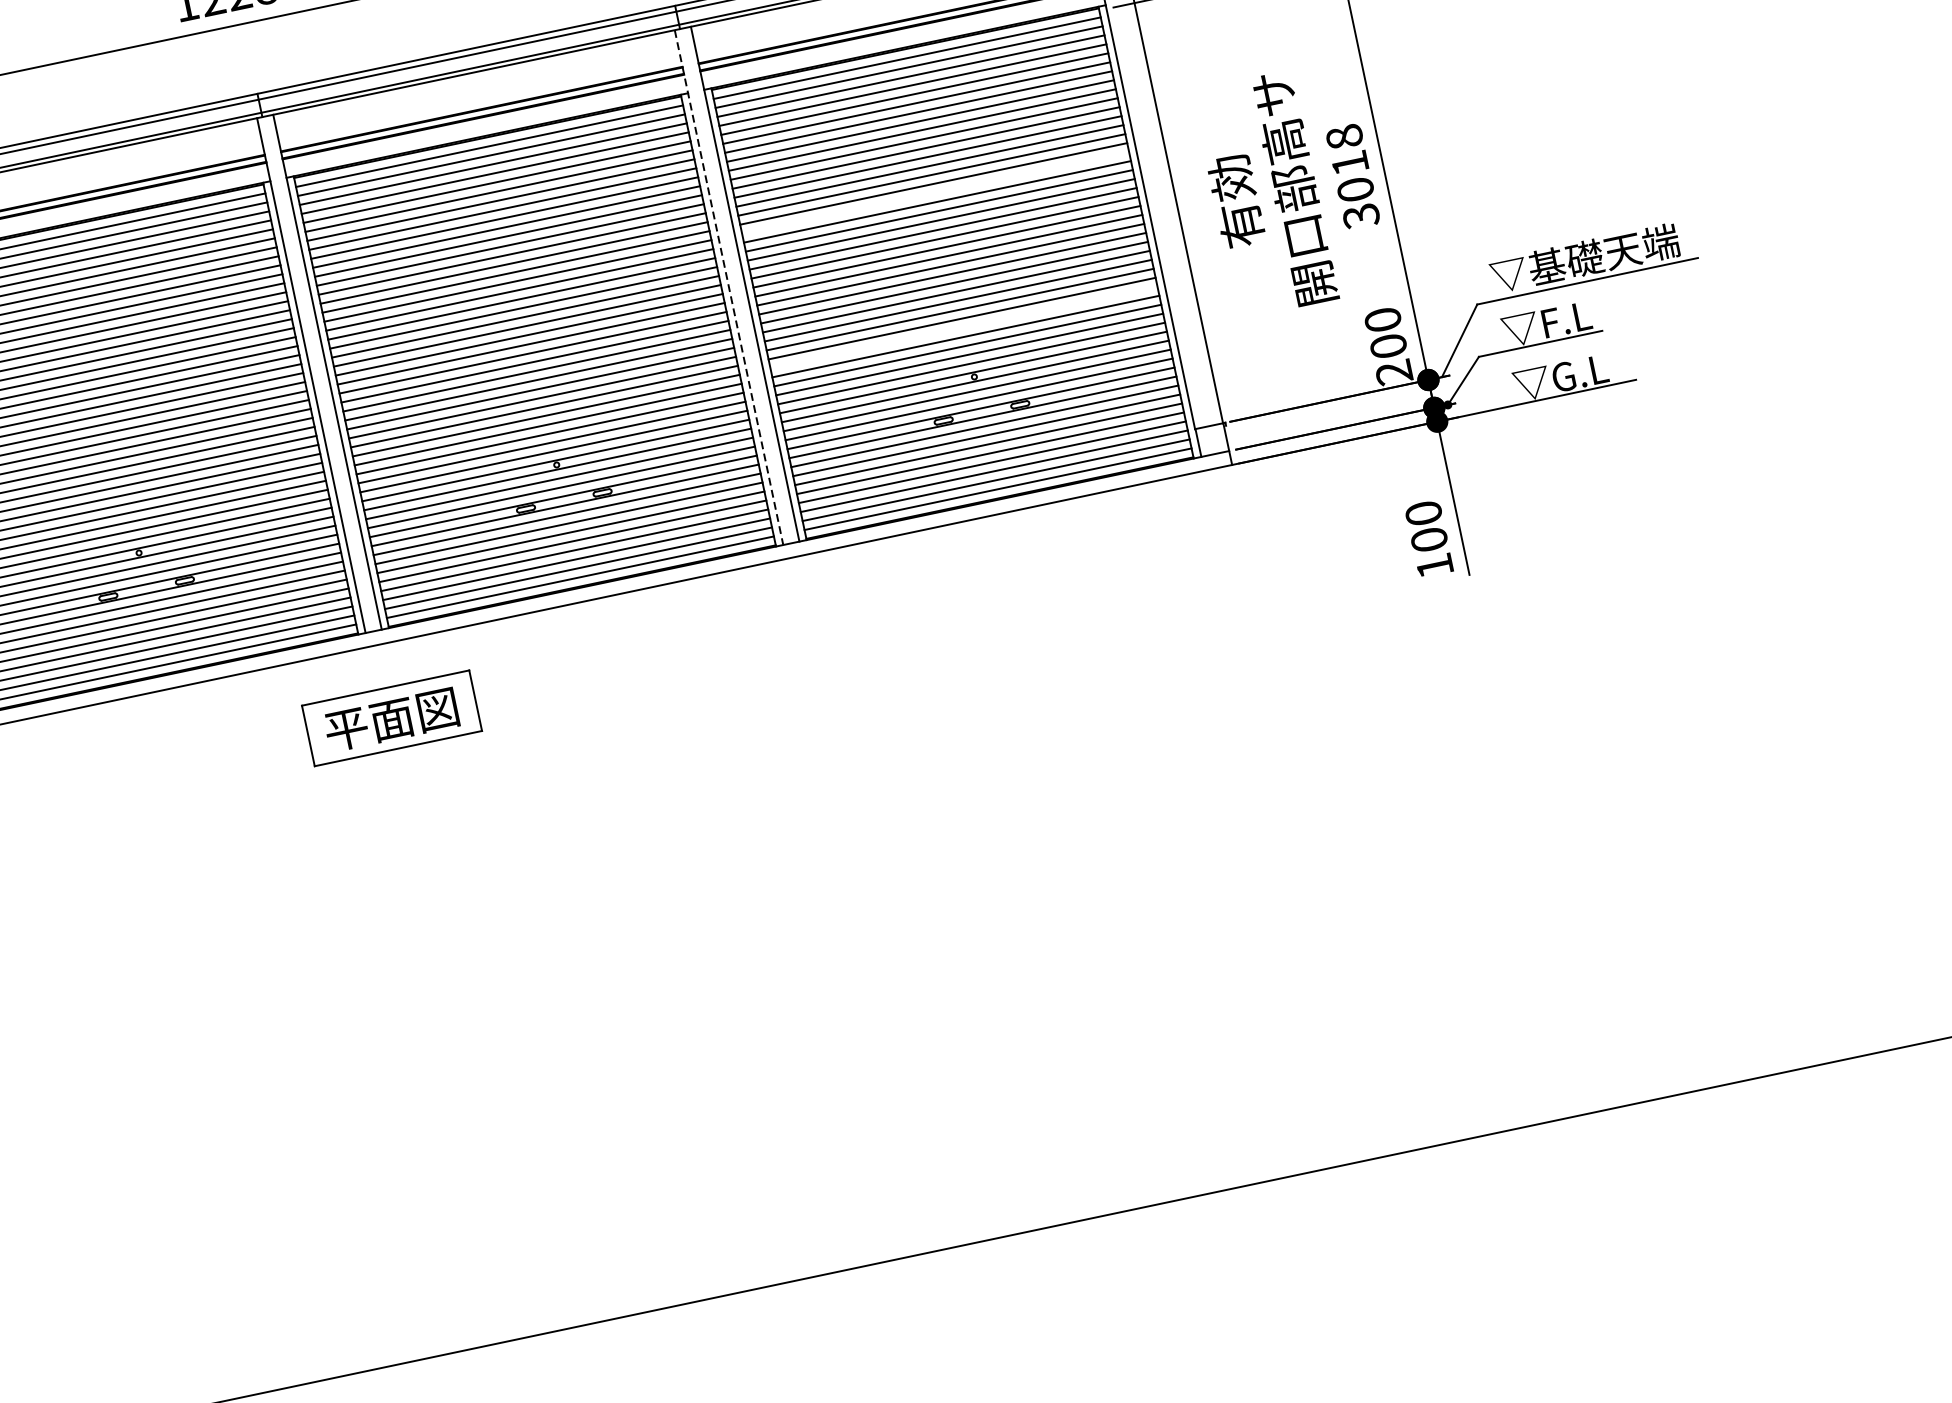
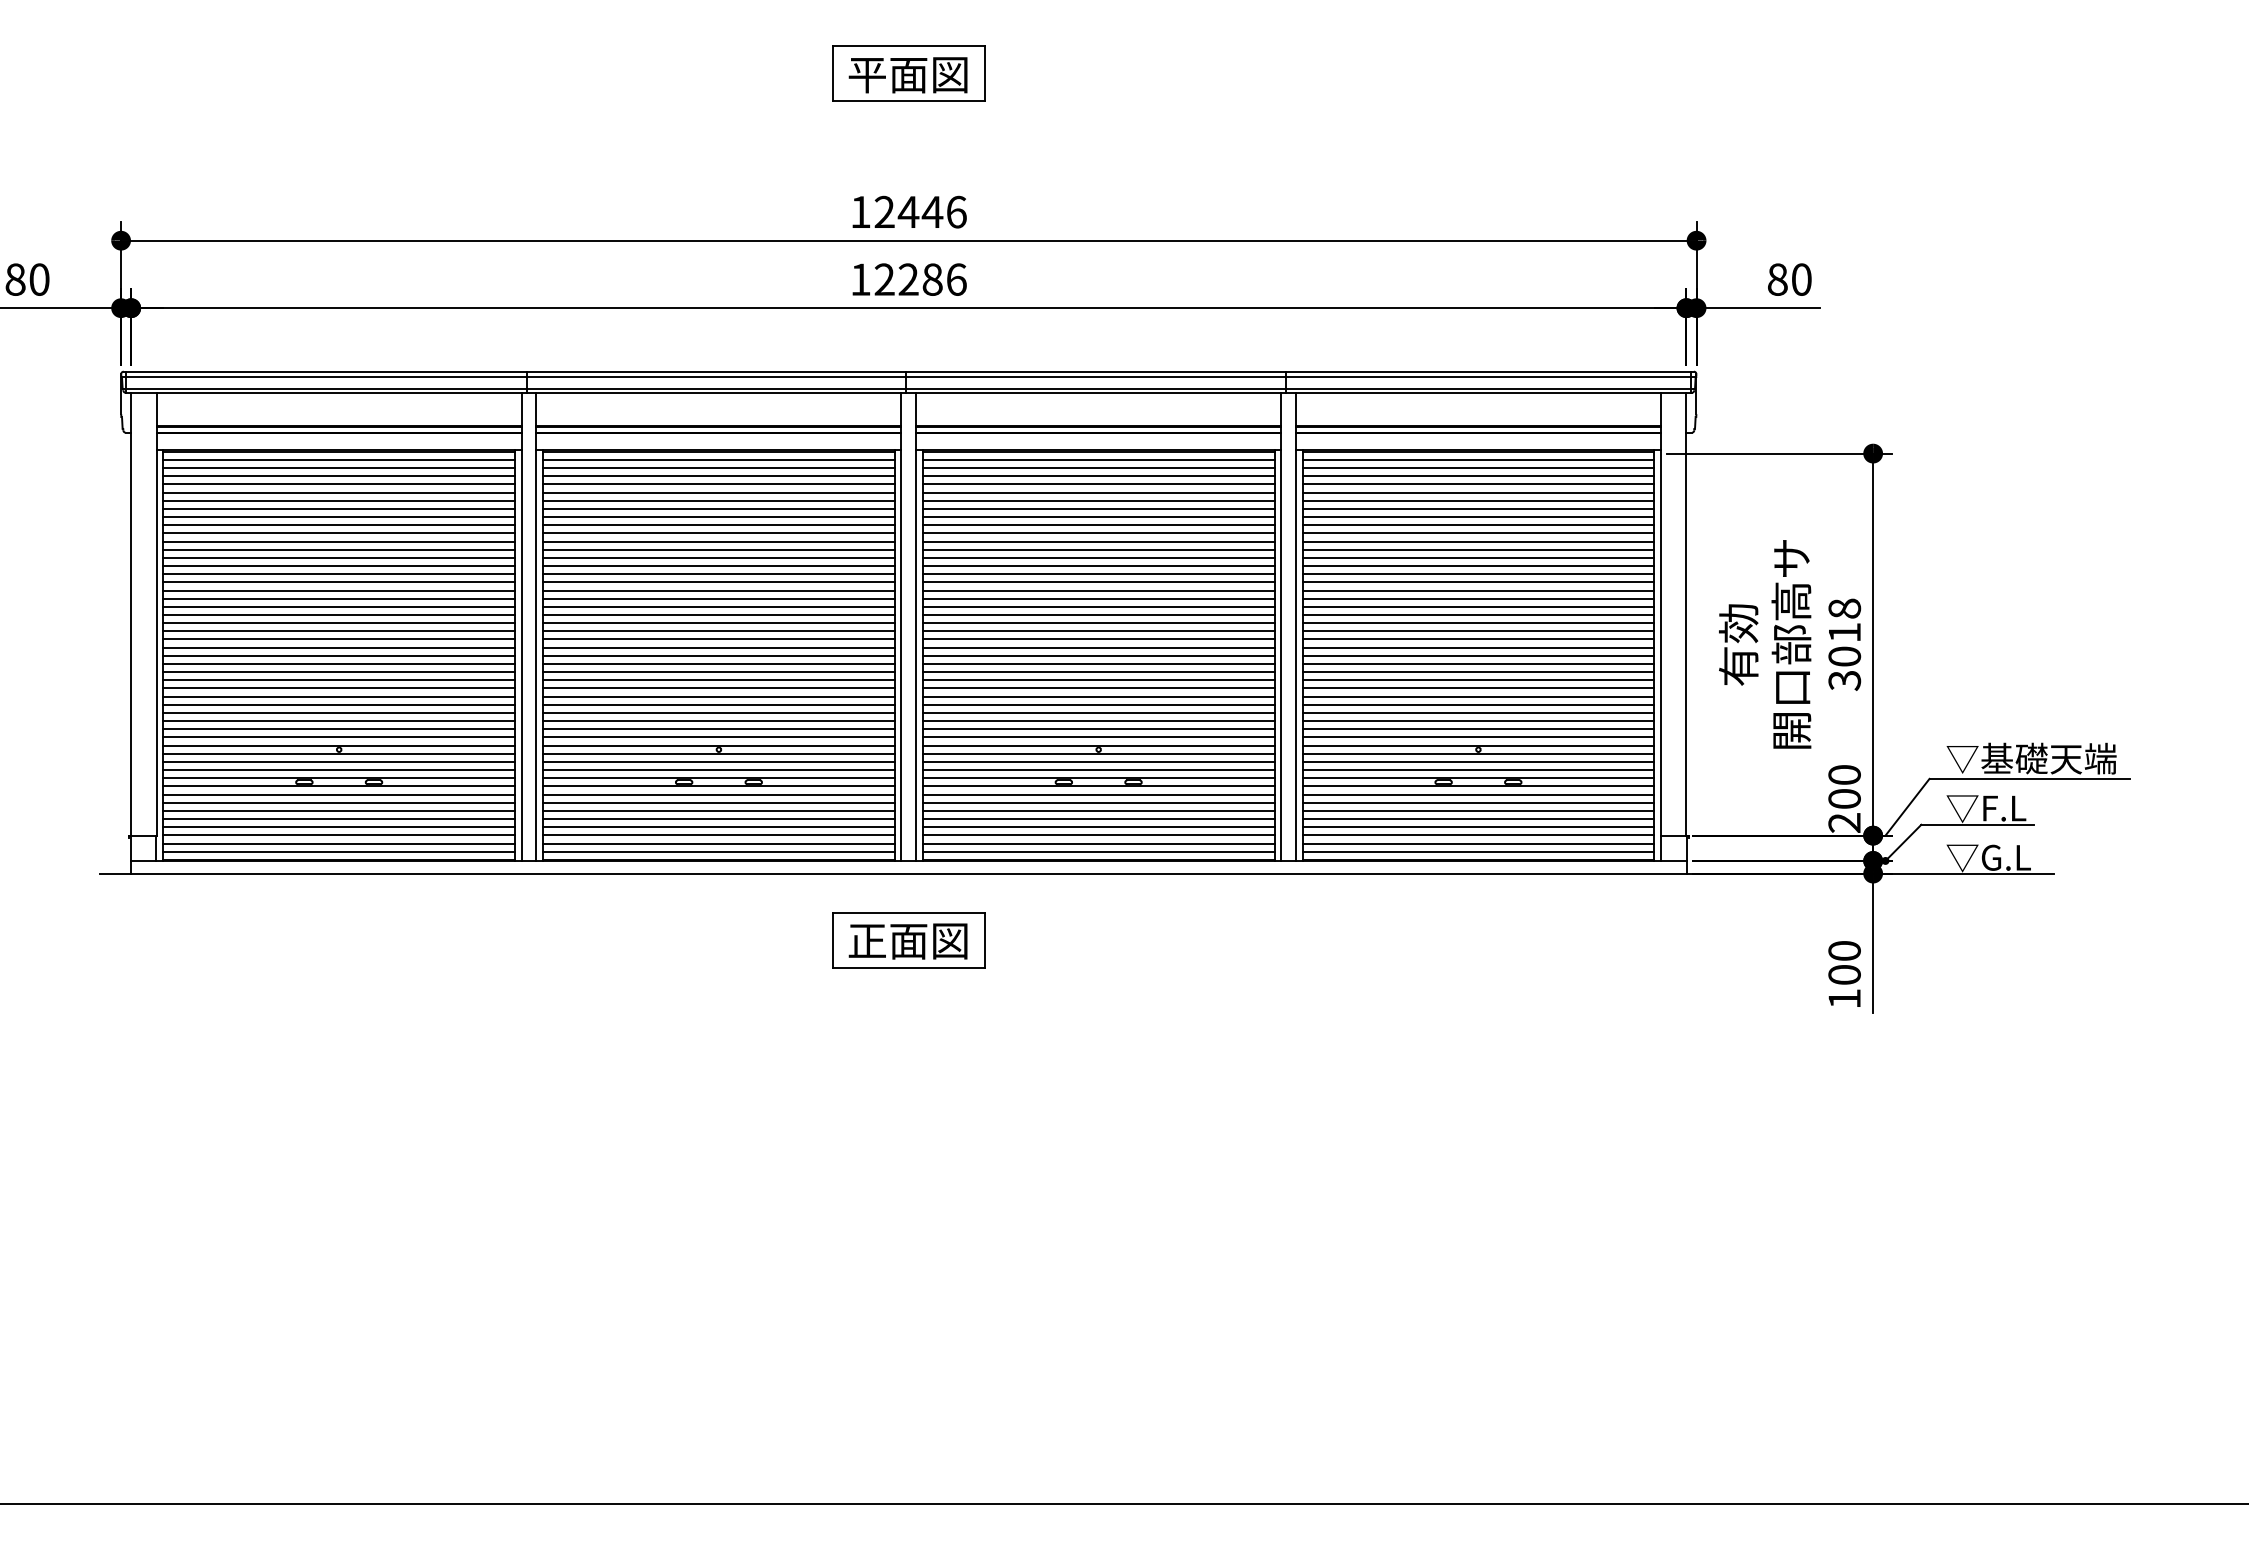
line: (935, 193) -> (1478, 582), added
line: (729, 288) -> (1281, 627), dashed -> solid
line: (963, 327) -> (1478, 704), added
text: (345, 729) -> (866, 941), 平面図 -> 正面図

